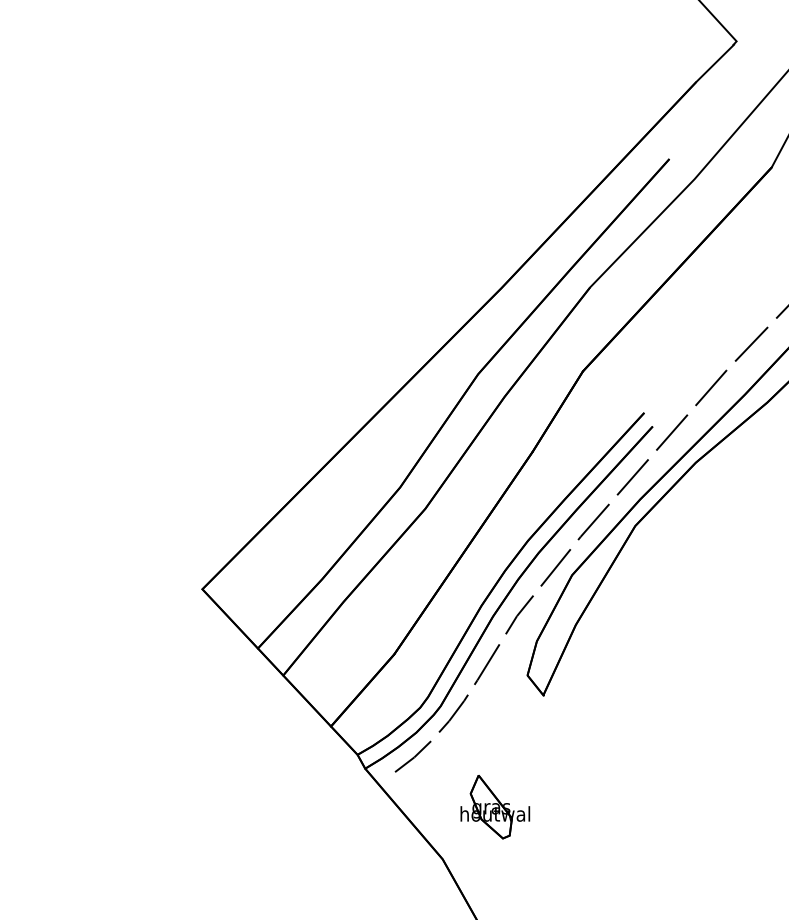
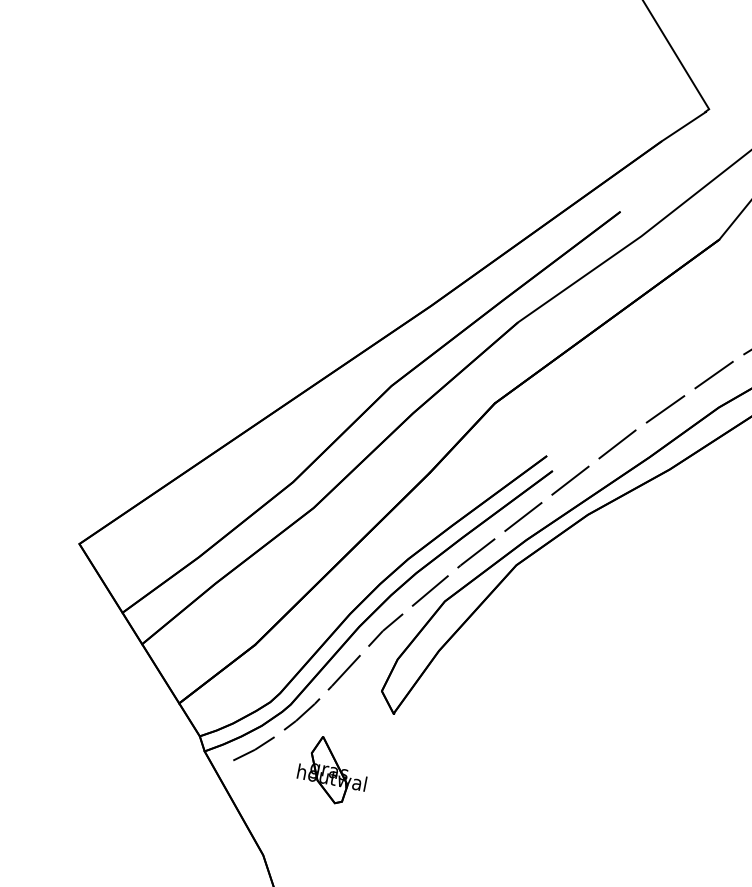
part: (495, 807) -> (333, 771), moved

